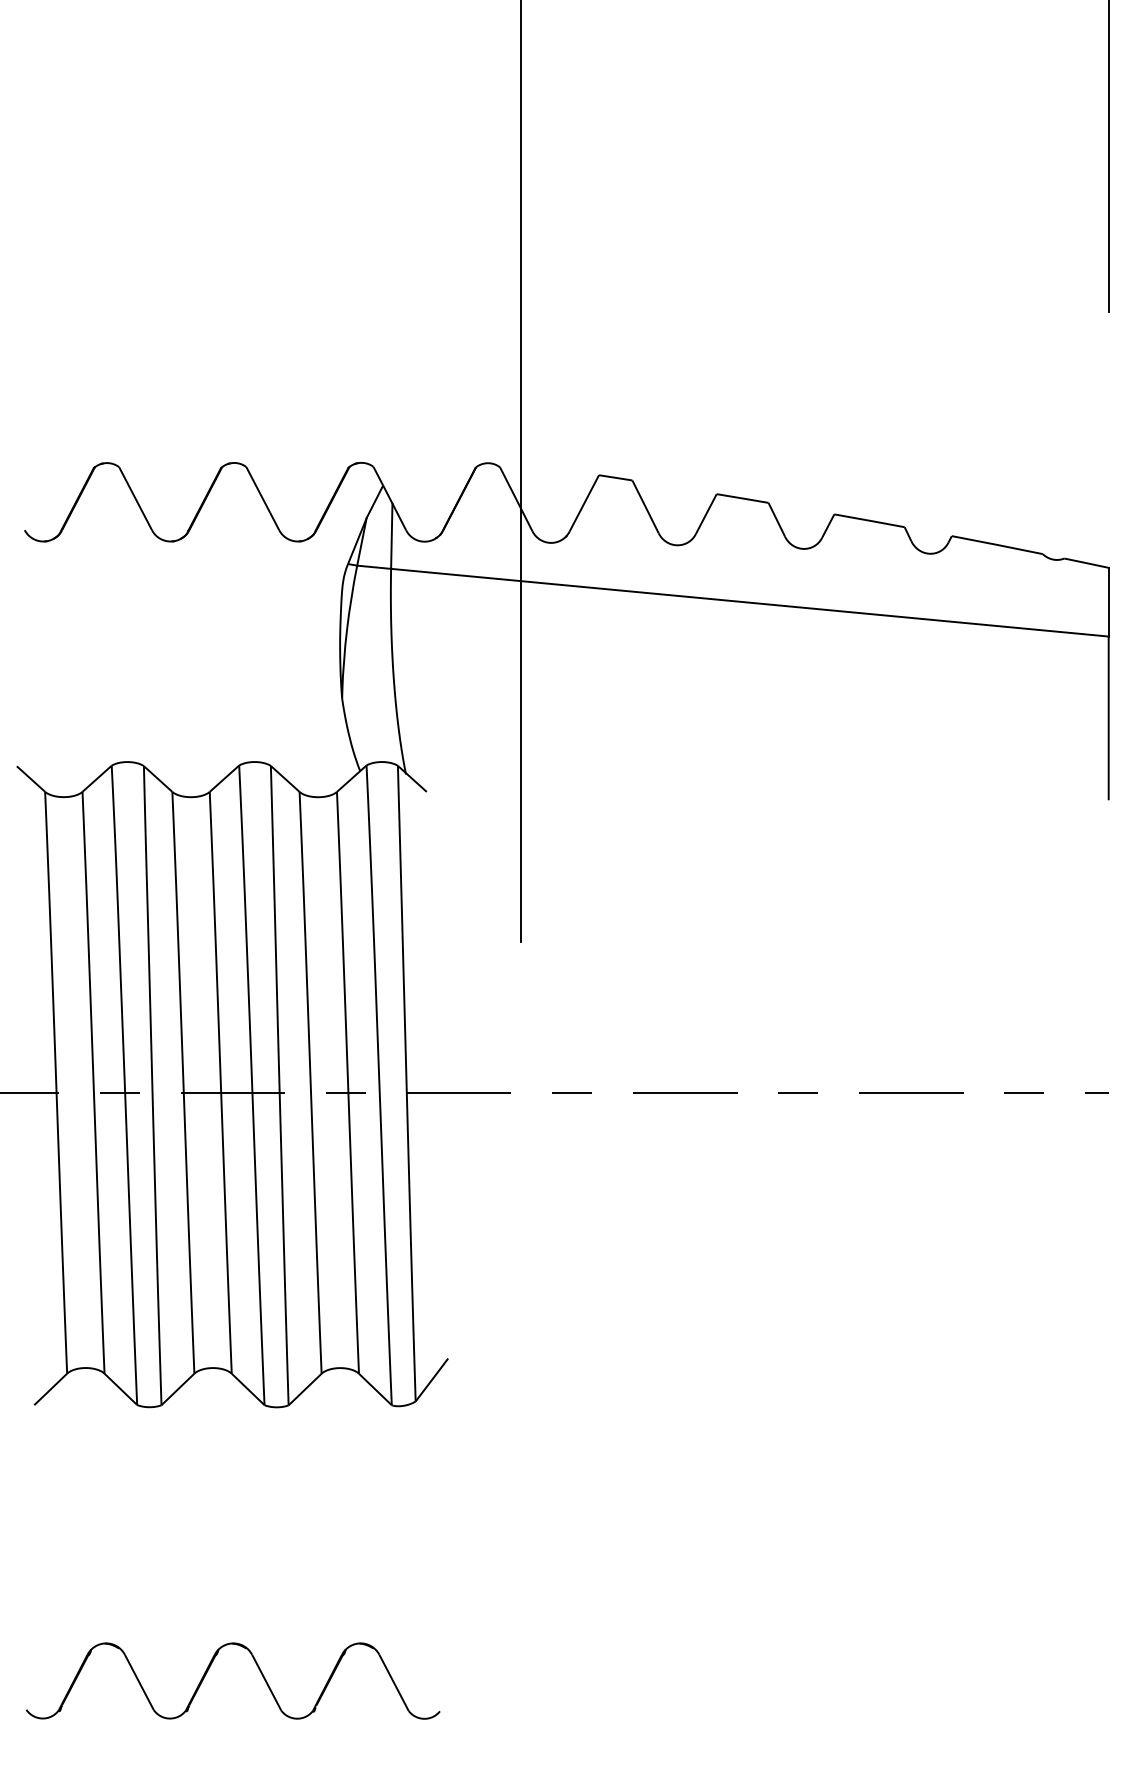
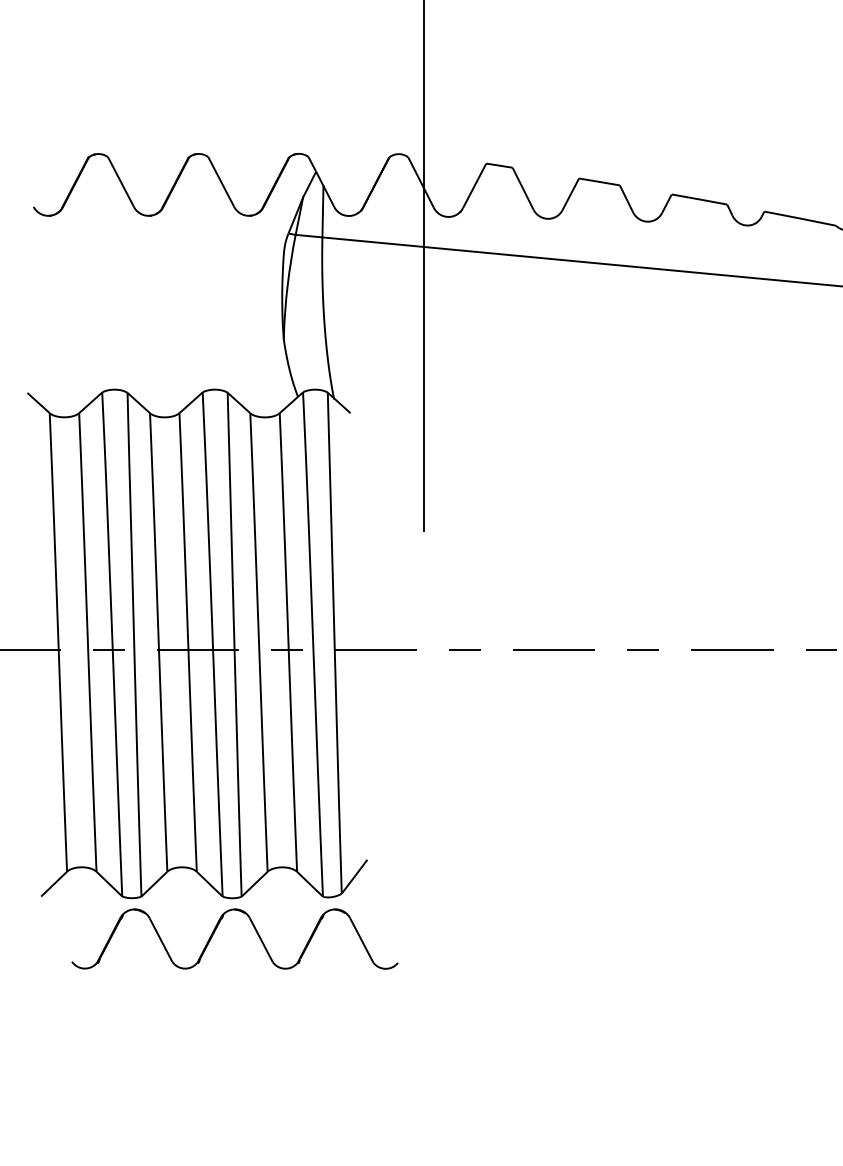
part: (209, 1669) -> (216, 929), moved

